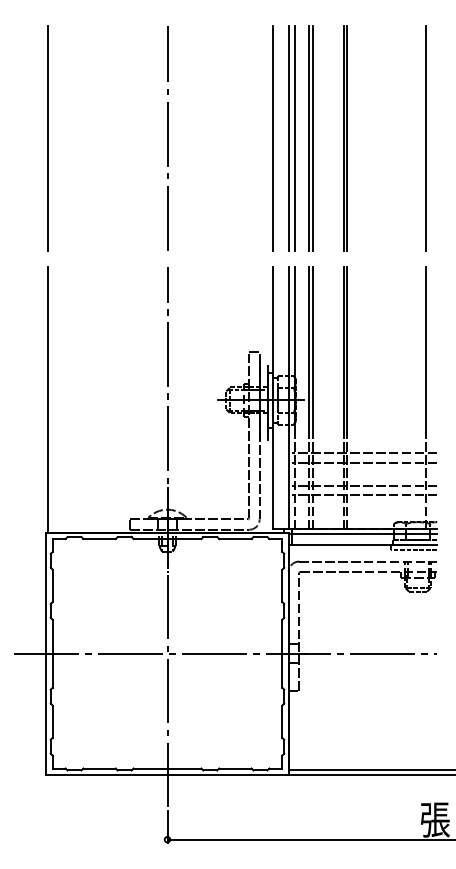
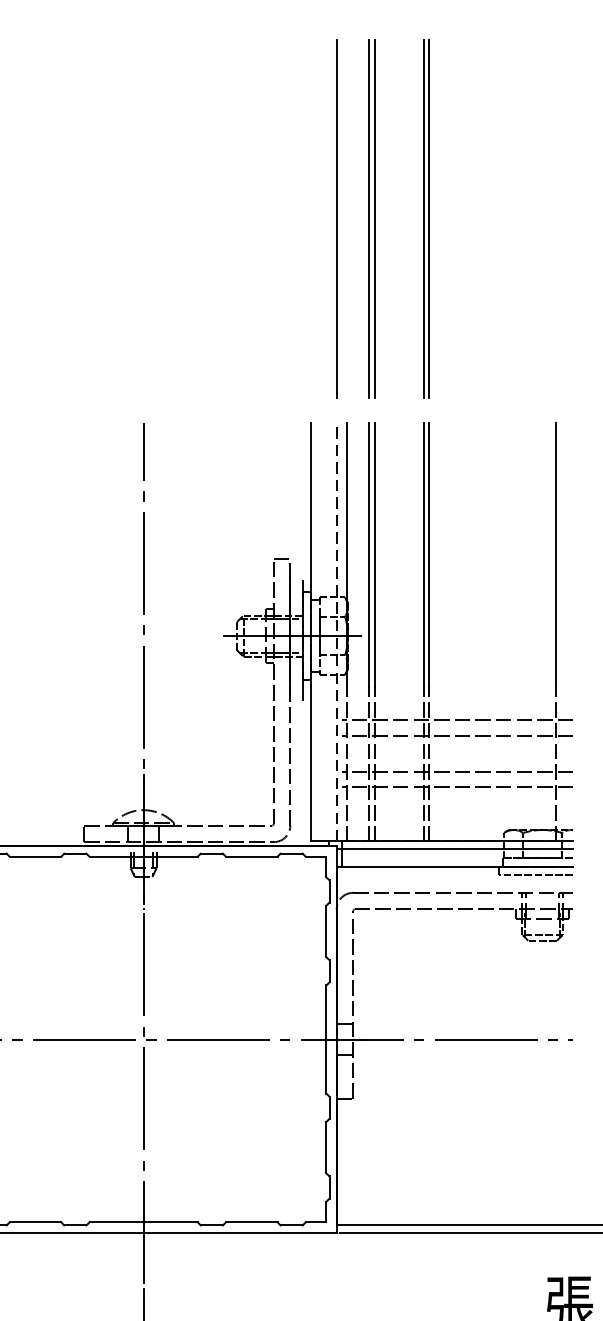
line: (167, 138) -> (143, 219), removed
line: (272, 138) -> (310, 219), removed
line: (295, 138) -> (347, 219), removed
line: (426, 138) -> (556, 219), removed
line: (288, 397) -> (336, 631), solid -> dashed

